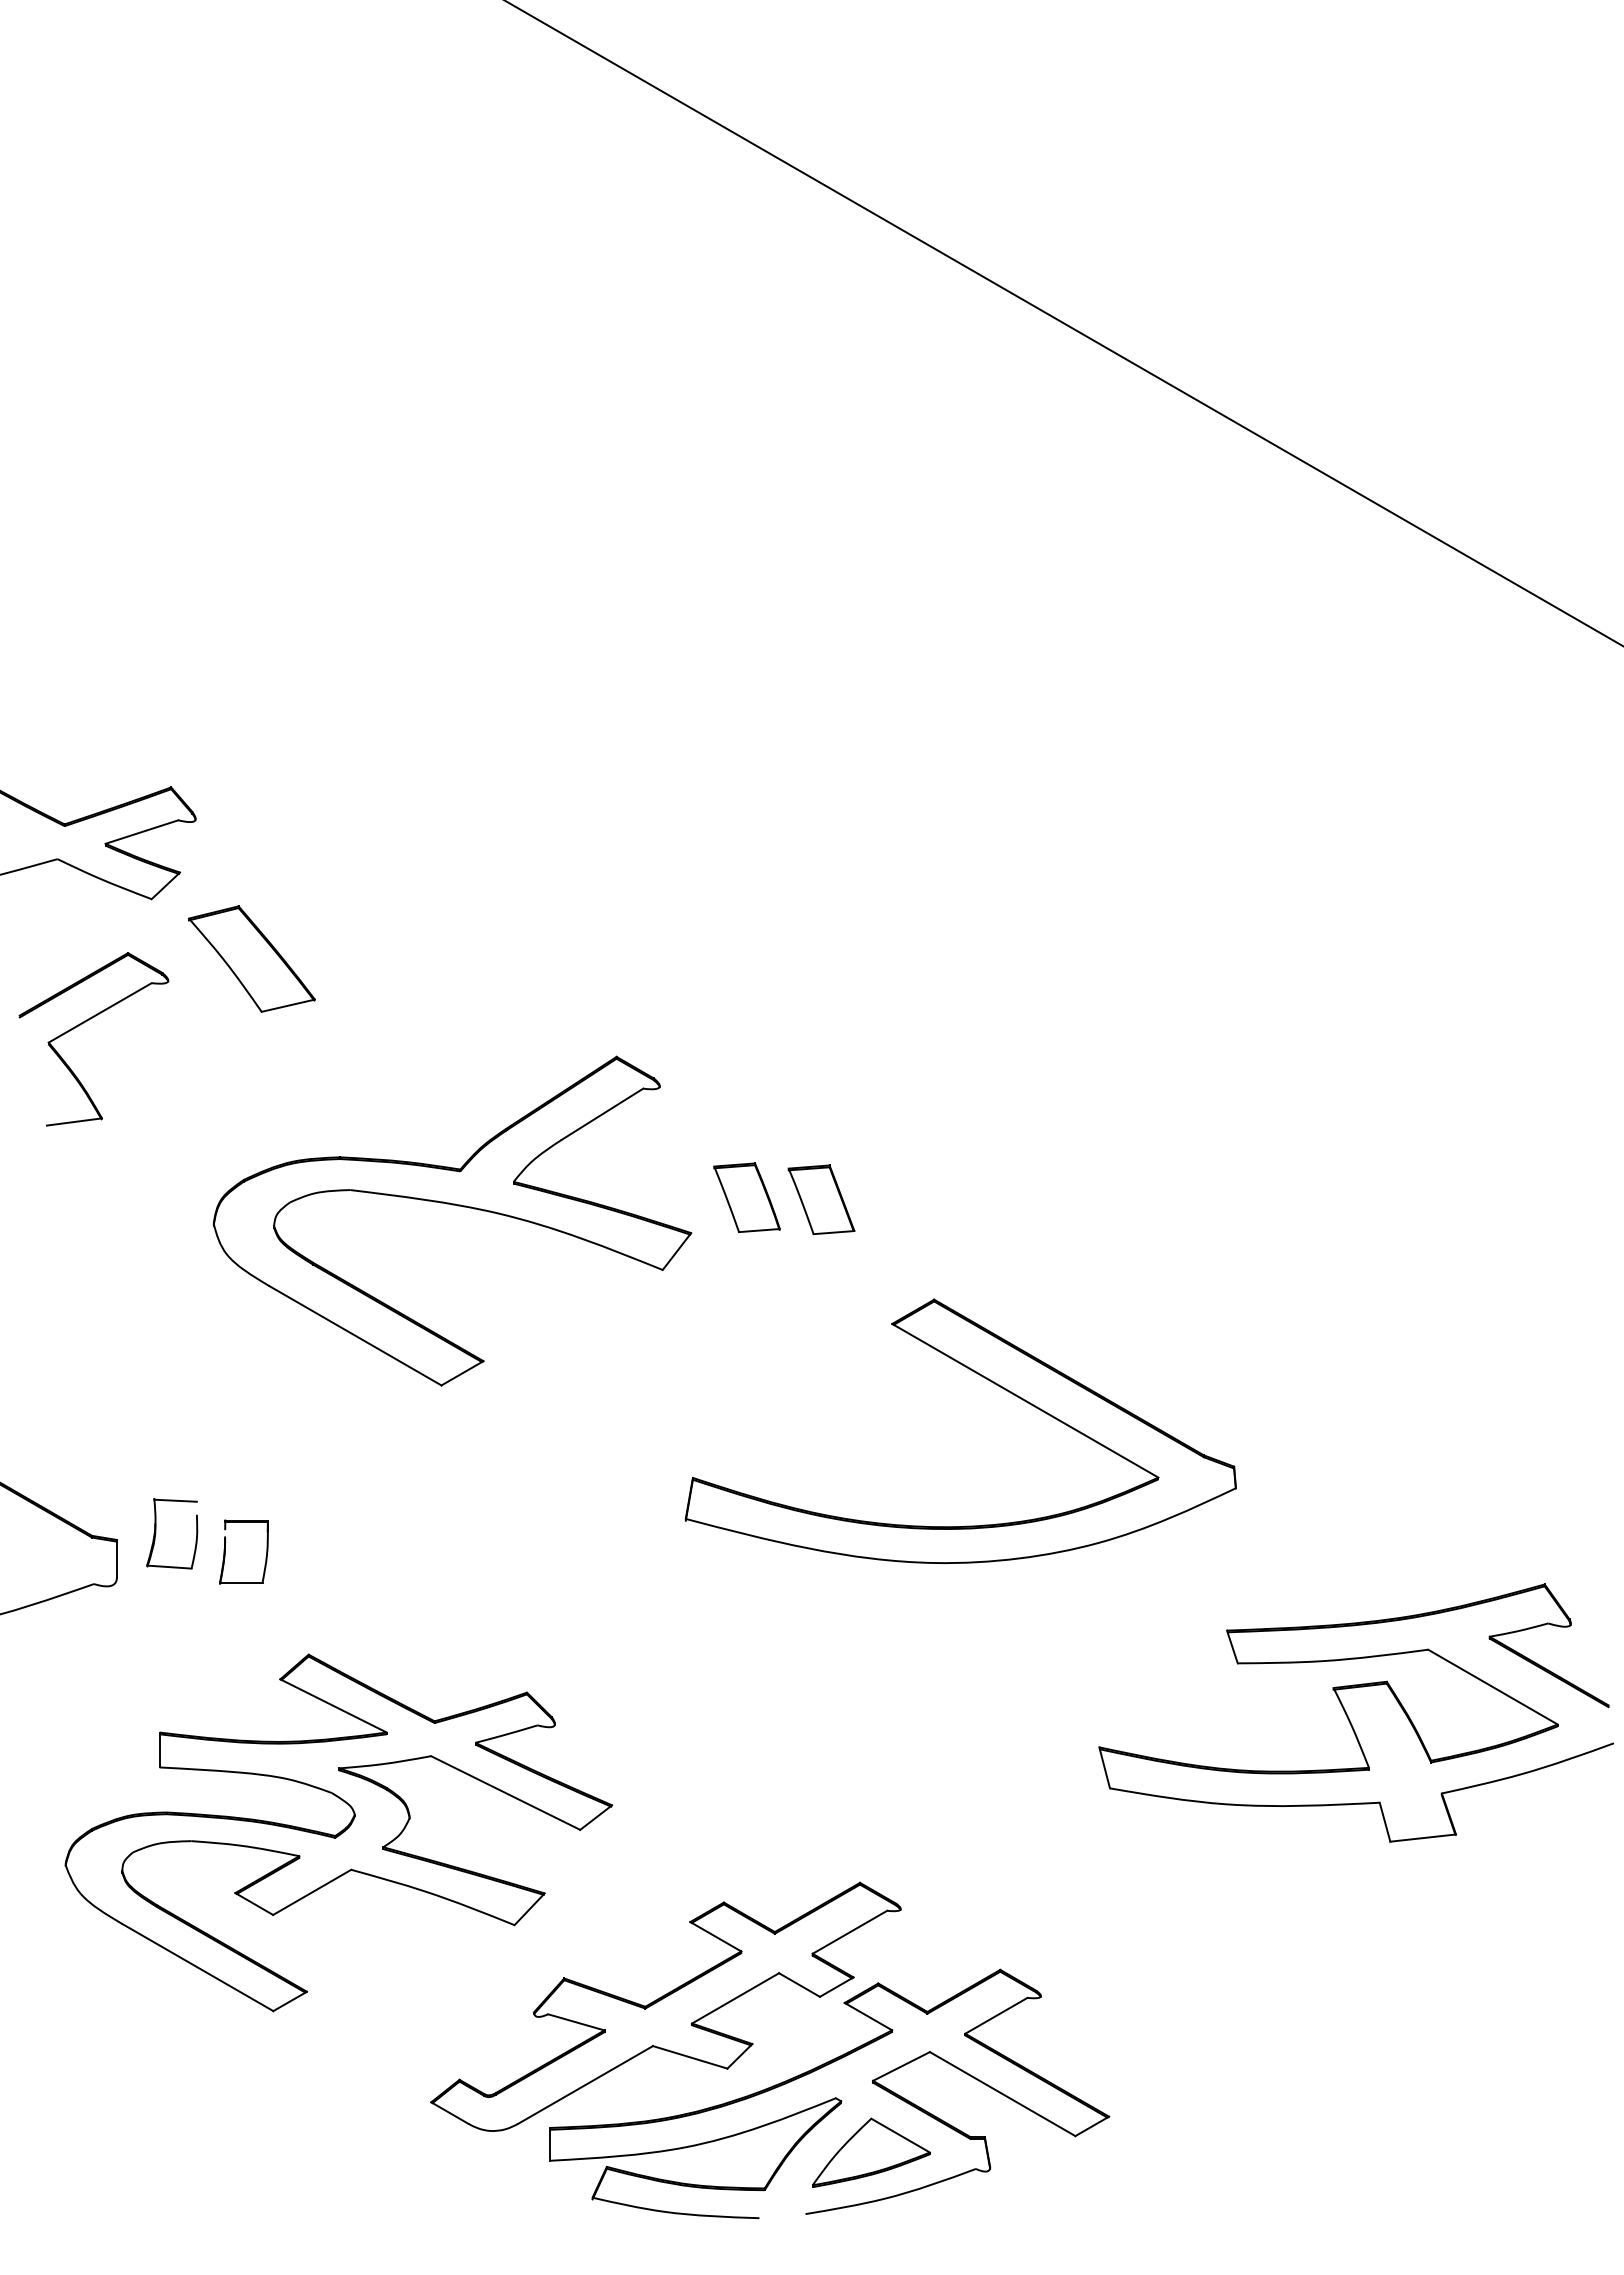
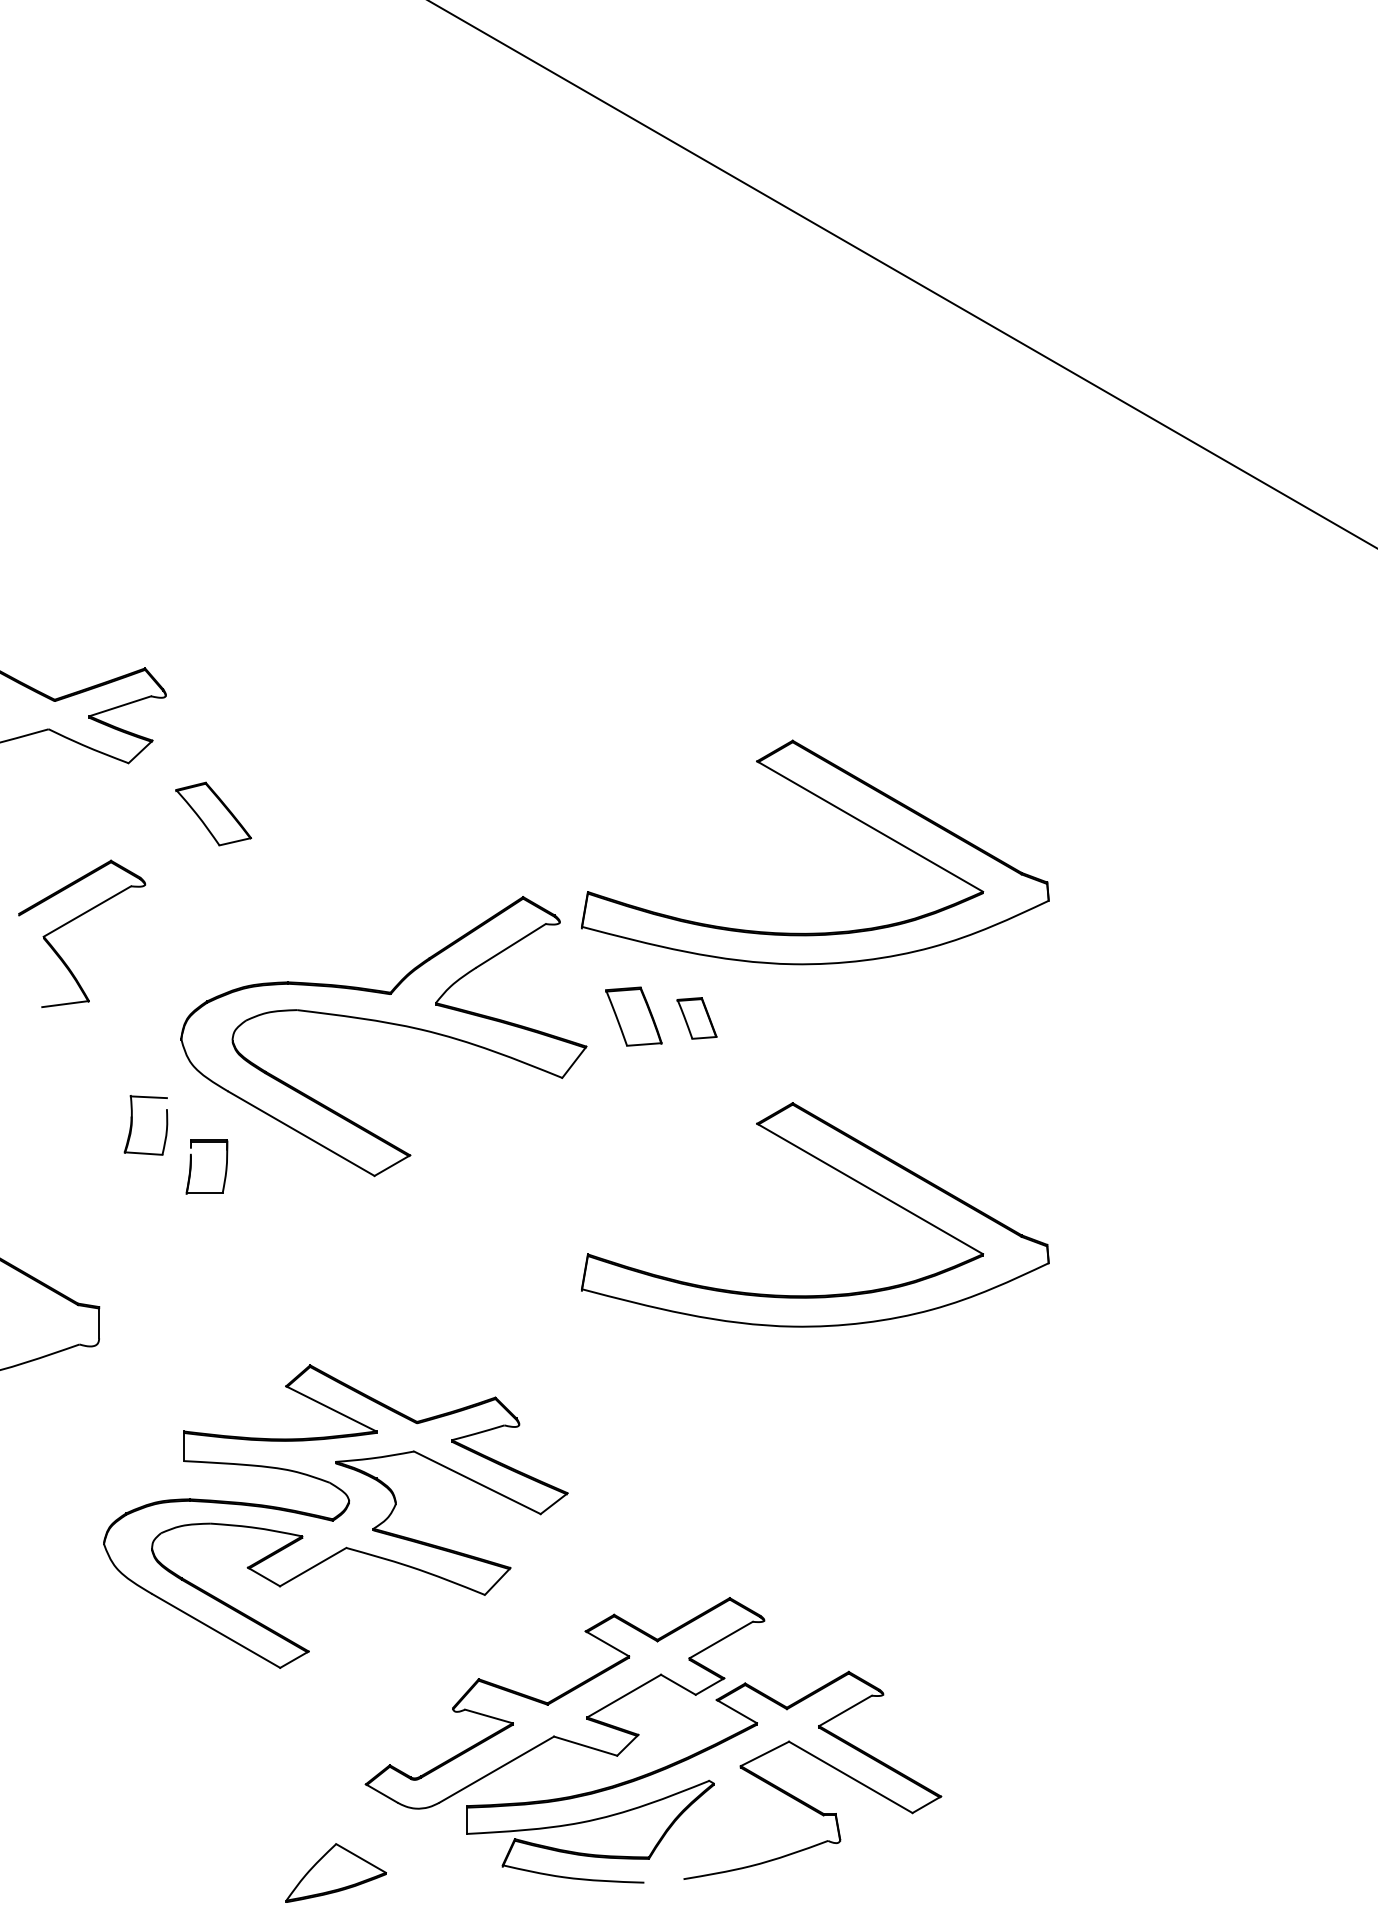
part: (989, 954) -> (839, 810), added
part: (251, 958) -> (213, 813), size x0.7
part: (82, 1024) -> (72, 921), moved
part: (821, 1199) -> (697, 1018), size x0.7
part: (156, 1533) -> (132, 1125), moved
part: (225, 1551) -> (191, 1166), moved
part: (1347, 1713) -> (1143, 1454), removed
part: (338, 1832) -> (335, 1516), moved
part: (871, 2152) -> (336, 1872), moved

